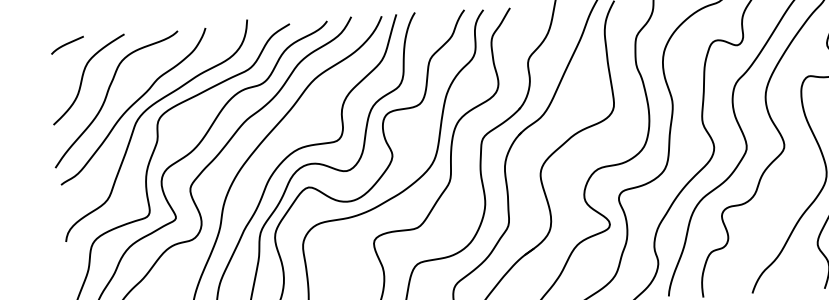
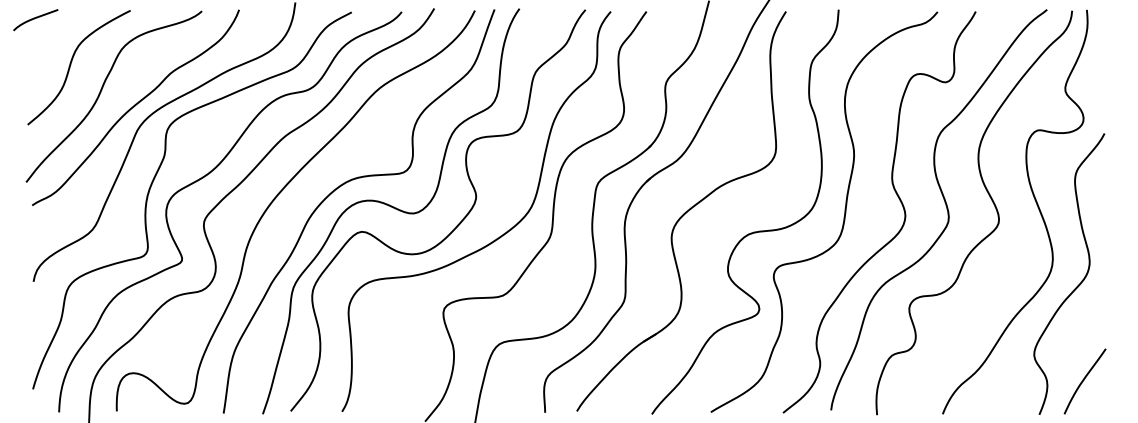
curve: (66, 44) -> (34, 19), moved

